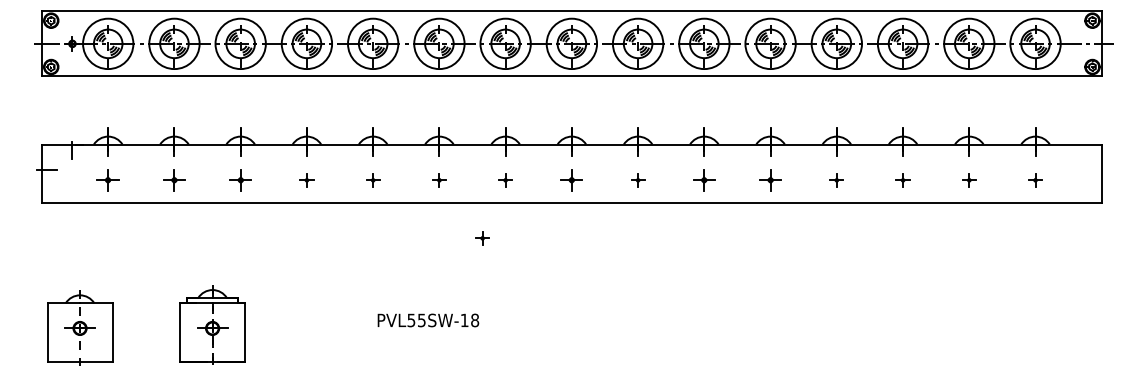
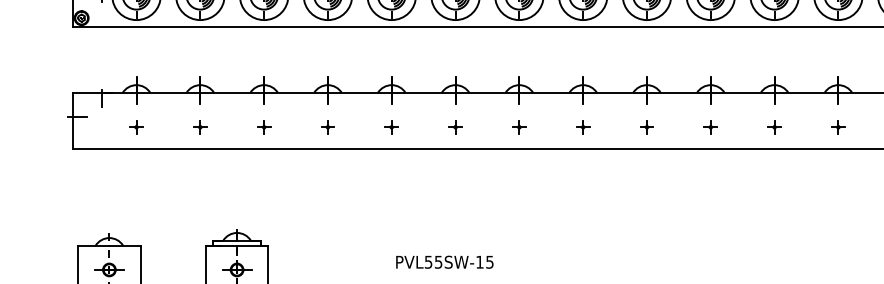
part: (108, 180) -> (136, 127), size x0.62
part: (174, 180) -> (200, 127), size x0.62
part: (240, 180) -> (263, 127), size x0.62
part: (571, 180) -> (582, 127), size x0.62
part: (704, 180) -> (710, 127), size x0.62
part: (770, 180) -> (774, 127), size x0.62
part: (482, 238) -> (497, 183), removed
text: (475, 320) -> (490, 262), PVL55SW-18 -> PVL55SW-15

